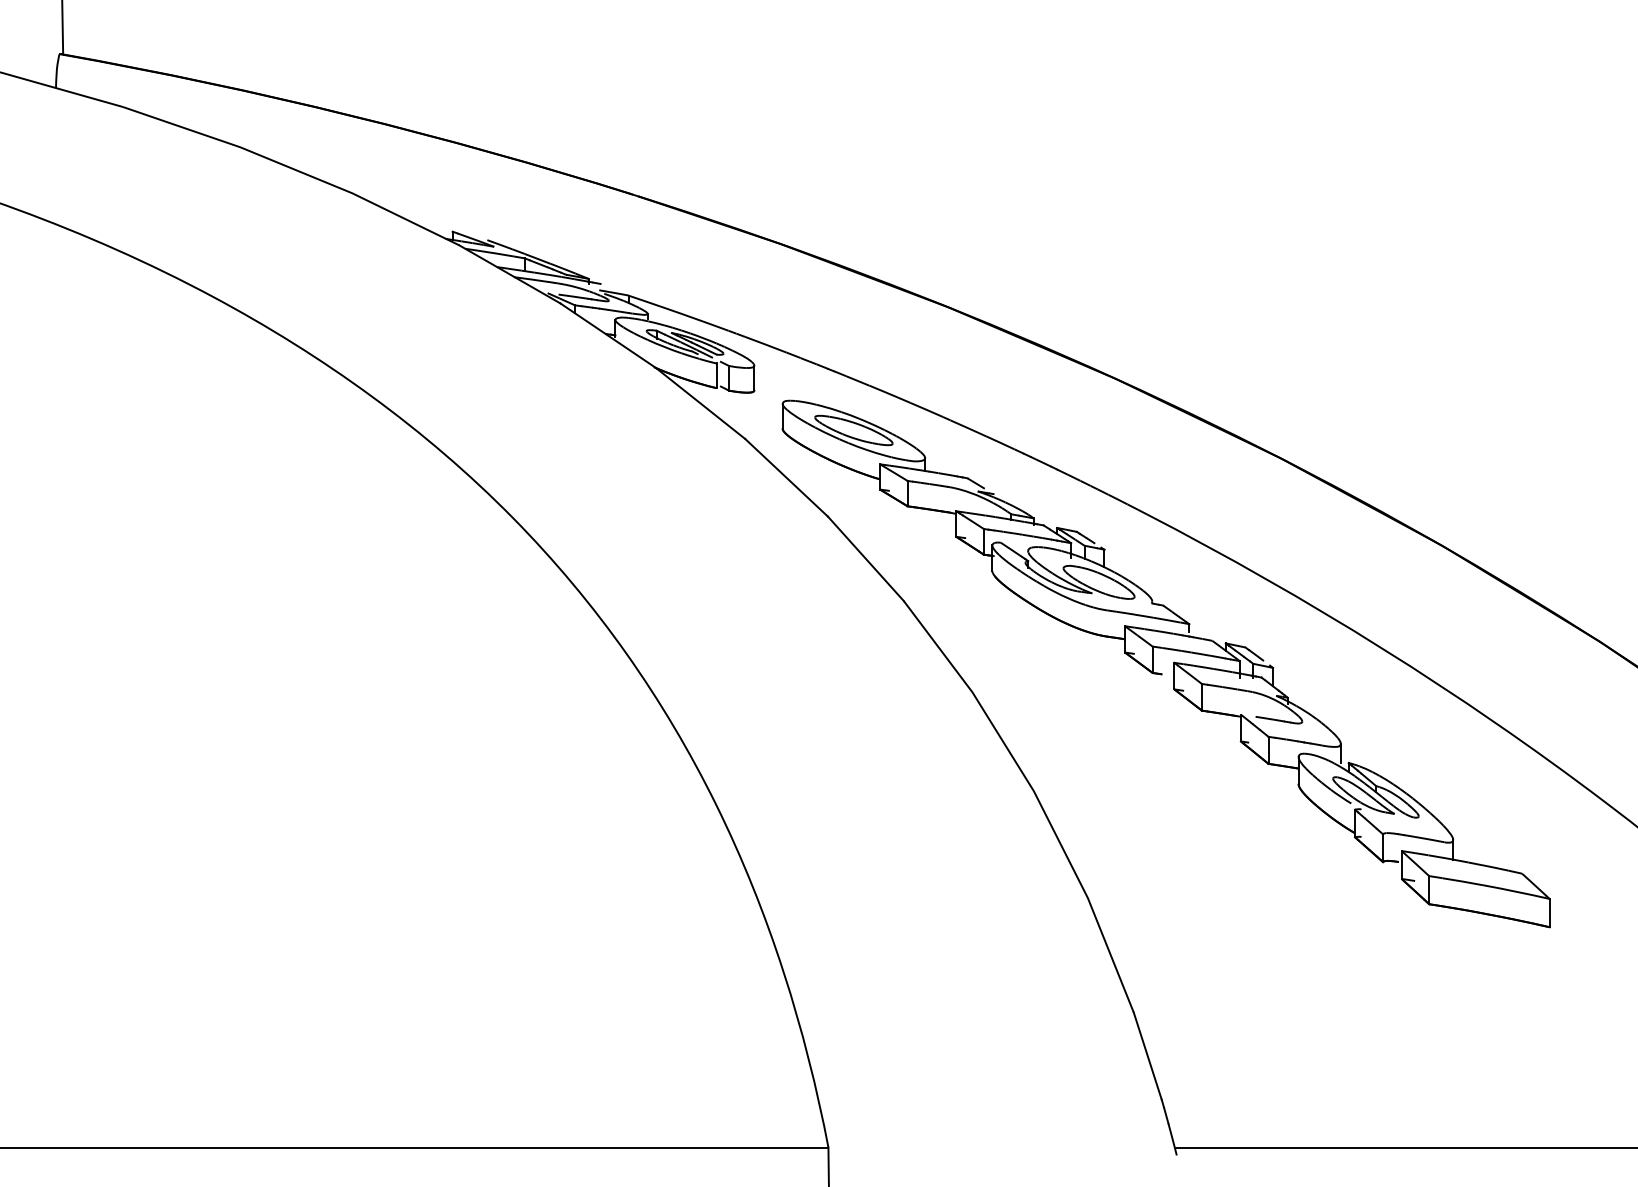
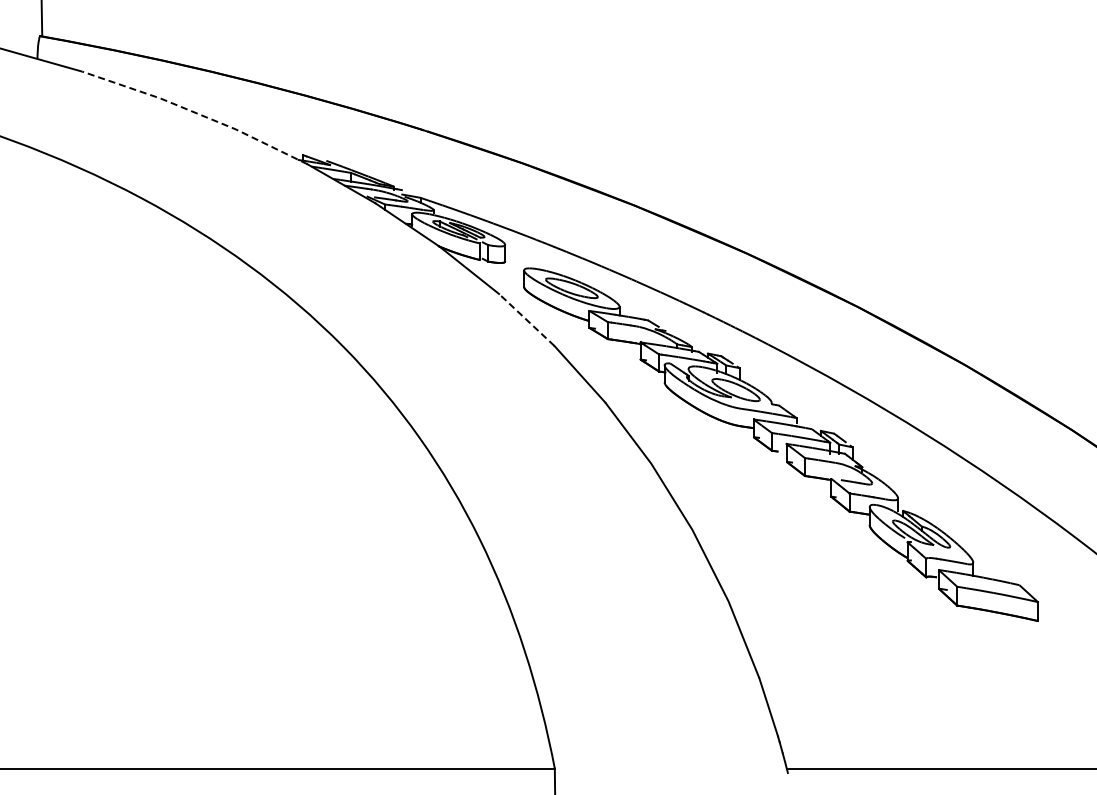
line: (293, 169) -> (196, 113), solid -> dashed
line: (786, 477) -> (526, 319), solid -> dashed

